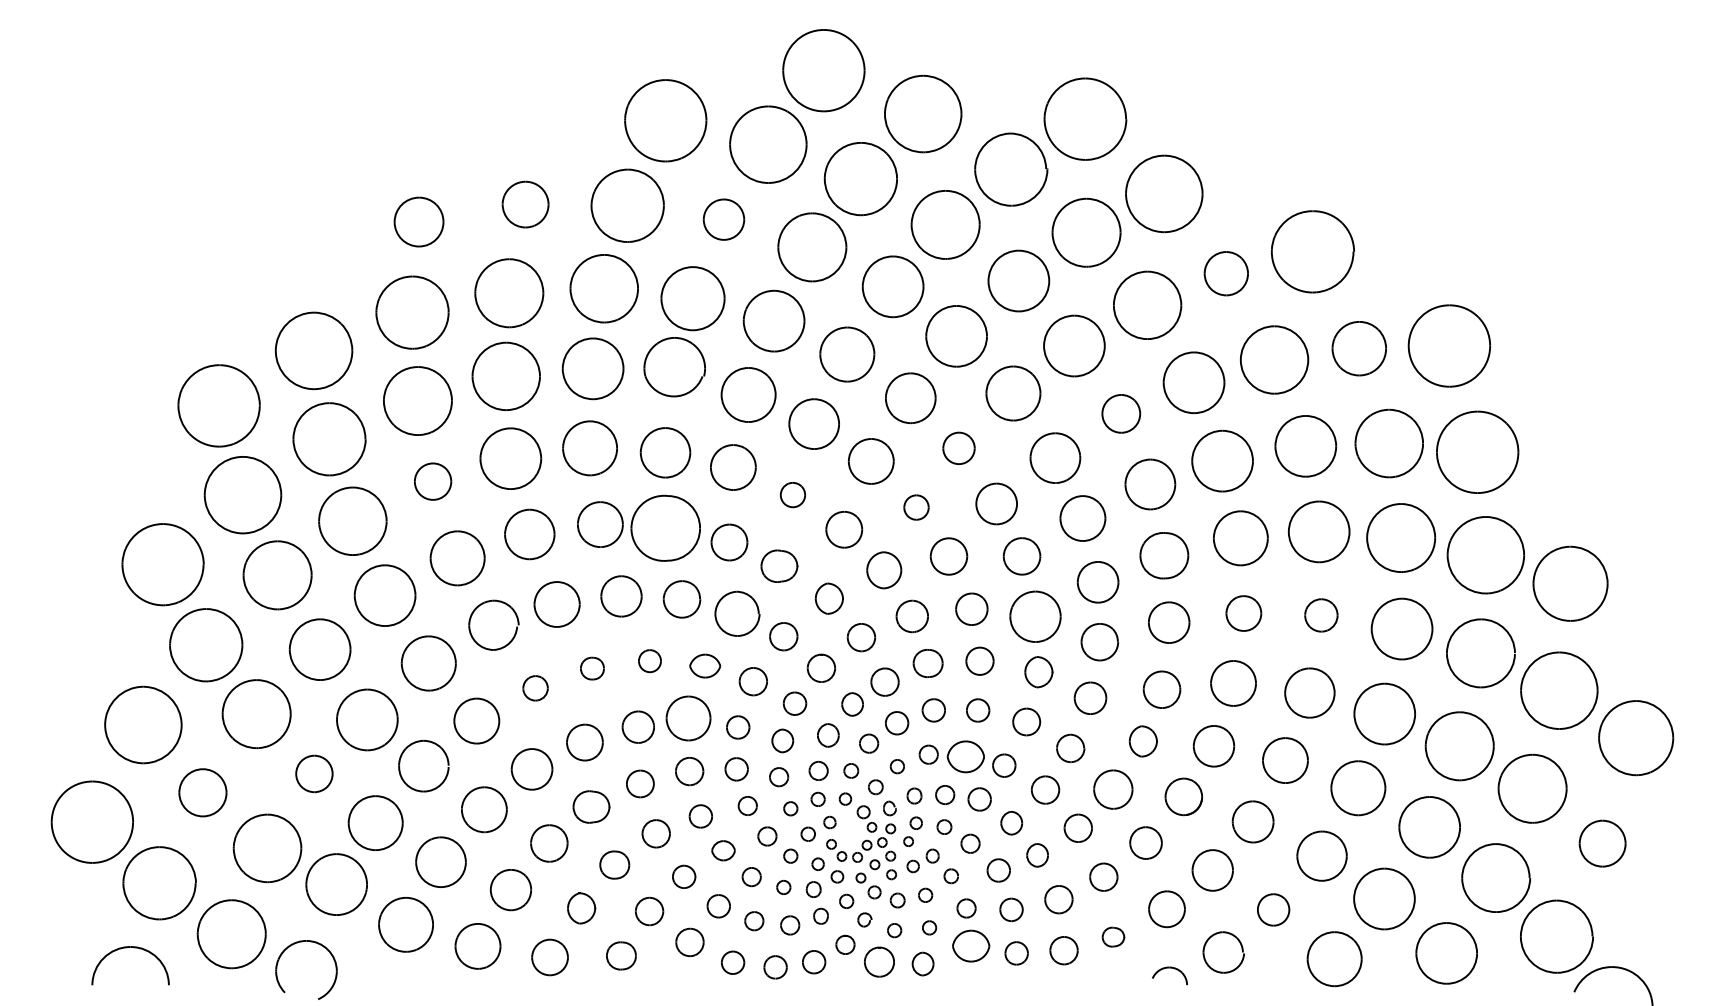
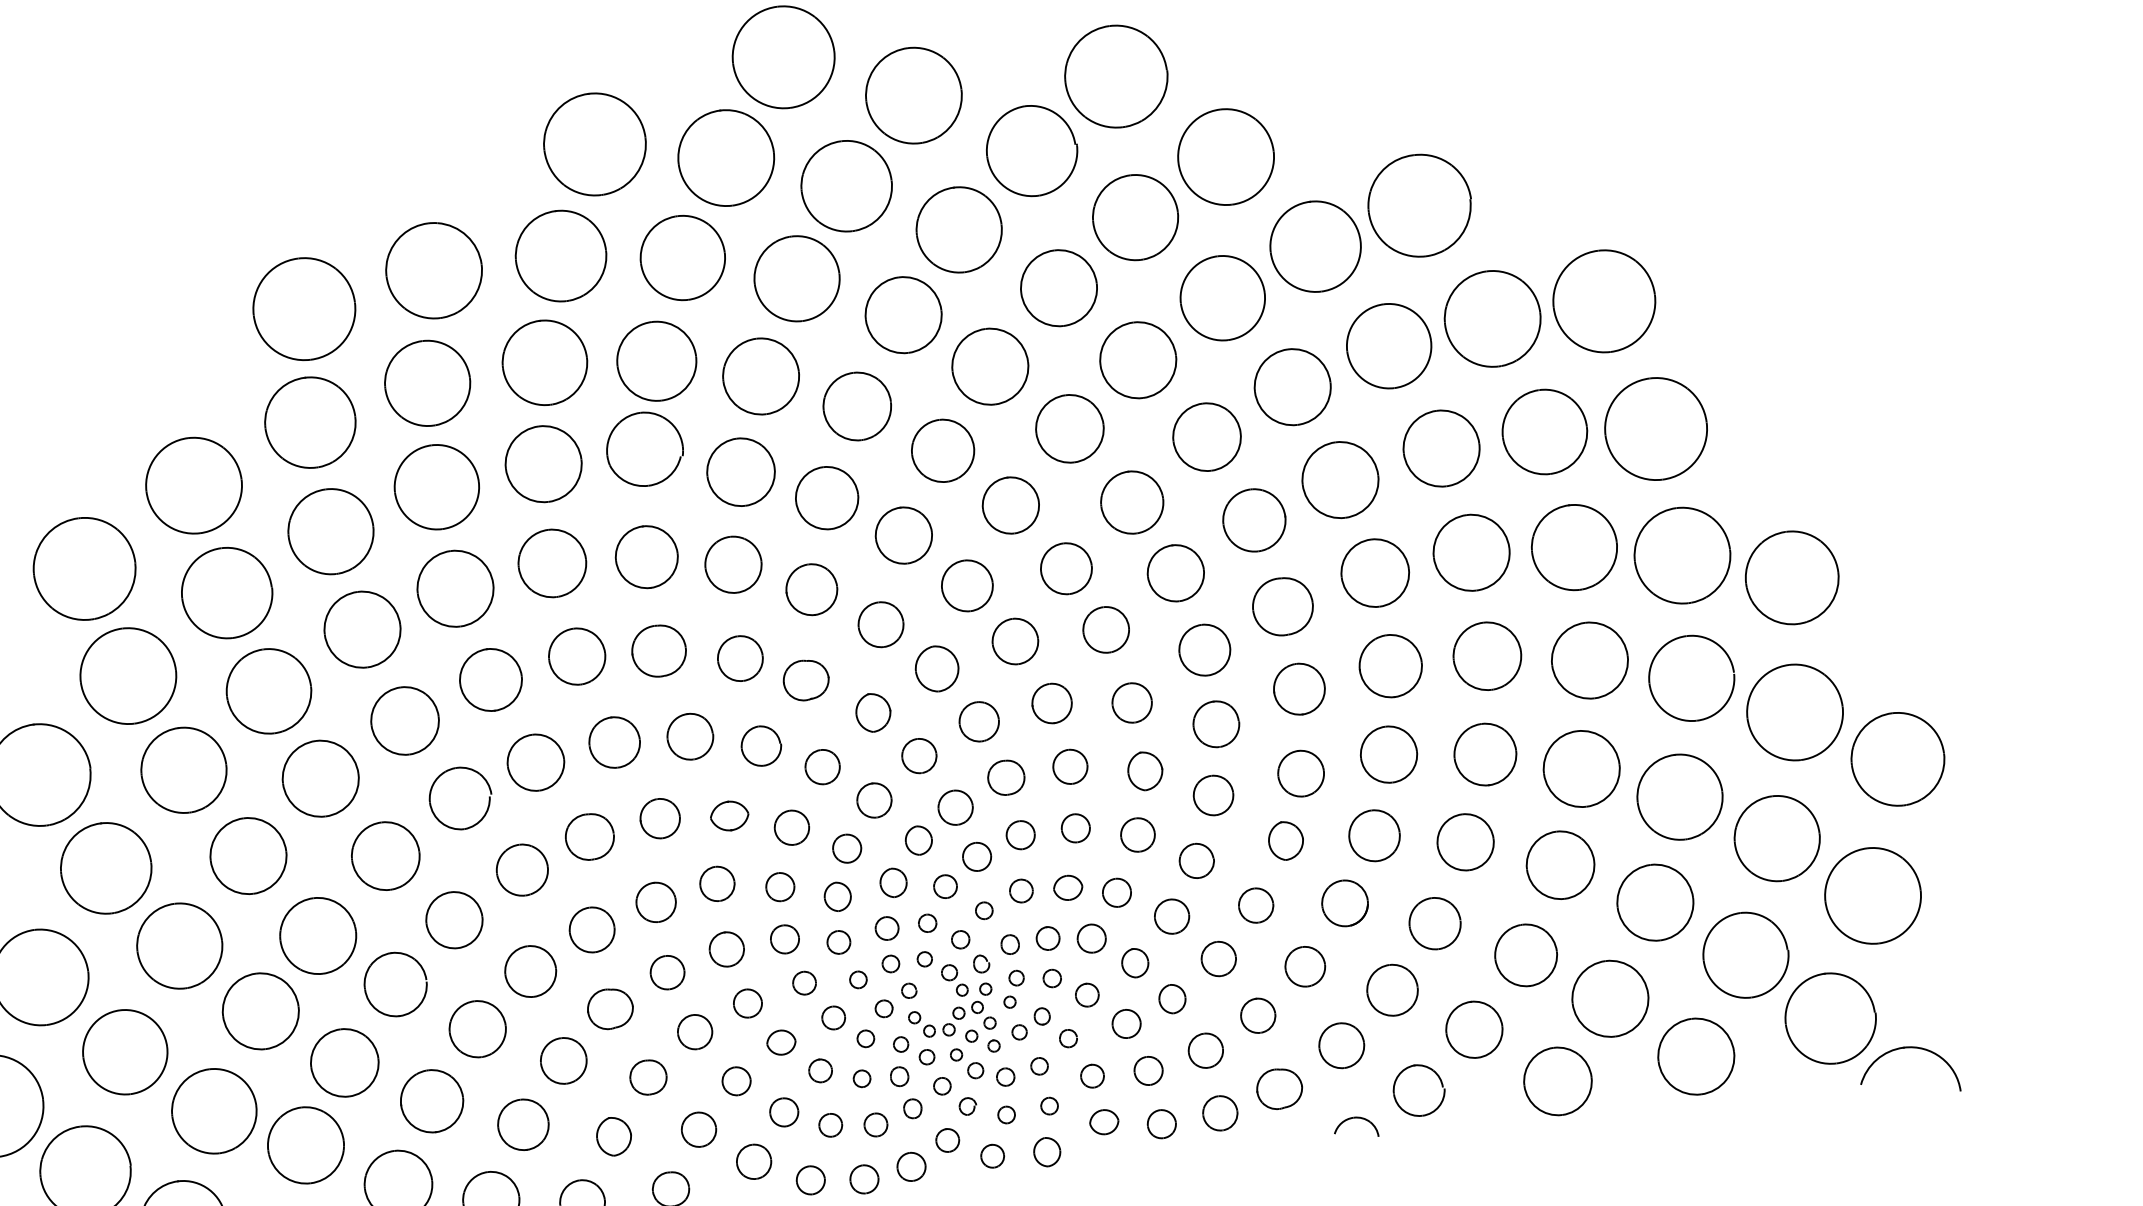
part: (525, 204) -> (433, 270), size x1.67
part: (723, 219) -> (682, 258), size x1.67
part: (418, 221) -> (303, 308), size x1.67
part: (1226, 273) -> (1315, 246), size x1.67
part: (1359, 348) -> (1492, 318), size x1.43
part: (1121, 413) -> (1207, 436), size x1.43
part: (958, 448) -> (1010, 505), size x1.43
part: (432, 481) -> (361, 629), size x1.67
part: (792, 494) -> (811, 589), size x1.67
part: (916, 507) -> (967, 585), size x1.67
part: (665, 528) -> (658, 651), size x0.62
part: (736, 613) -> (760, 745), size x0.71
part: (1243, 613) -> (1390, 666), size x1.43
part: (1321, 615) -> (1487, 656), size x1.67
part: (1034, 616) -> (1131, 702), size x0.62
part: (649, 660) -> (659, 817), size x1.43
part: (592, 668) -> (589, 836), size x1.67
part: (535, 688) -> (522, 870), size x1.67
part: (688, 718) -> (717, 883), size x0.62
part: (966, 756) -> (1068, 887), size x0.62
part: (314, 773) -> (260, 1010), size x1.67
part: (1112, 789) -> (1255, 905), size x0.71
part: (202, 792) -> (124, 1052), size x1.43
part: (1602, 843) -> (1872, 895), size x1.67
part: (1273, 909) -> (1474, 1029), size x1.43
part: (1113, 936) -> (1279, 1087), size x1.67
part: (971, 945) -> (1104, 1121), size x0.62
part: (879, 961) -> (992, 1155), size x0.62

